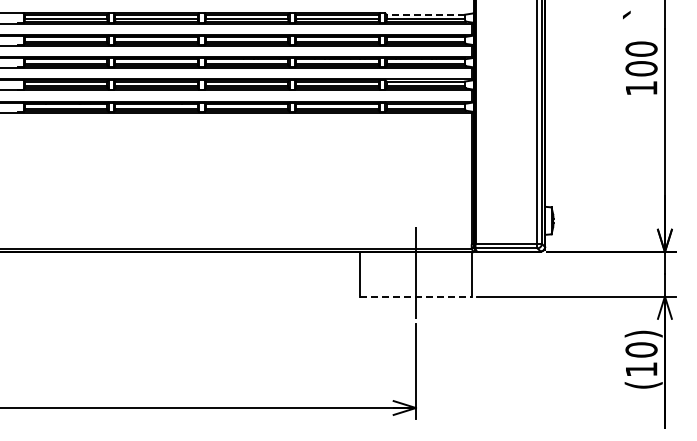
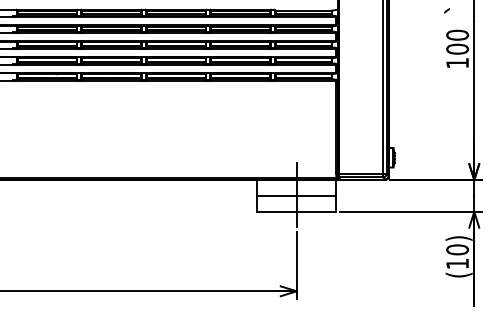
line: (425, 14) -> (303, 10), dashed -> solid
line: (415, 274) -> (296, 196), added
line: (415, 296) -> (296, 211), dashed -> solid

